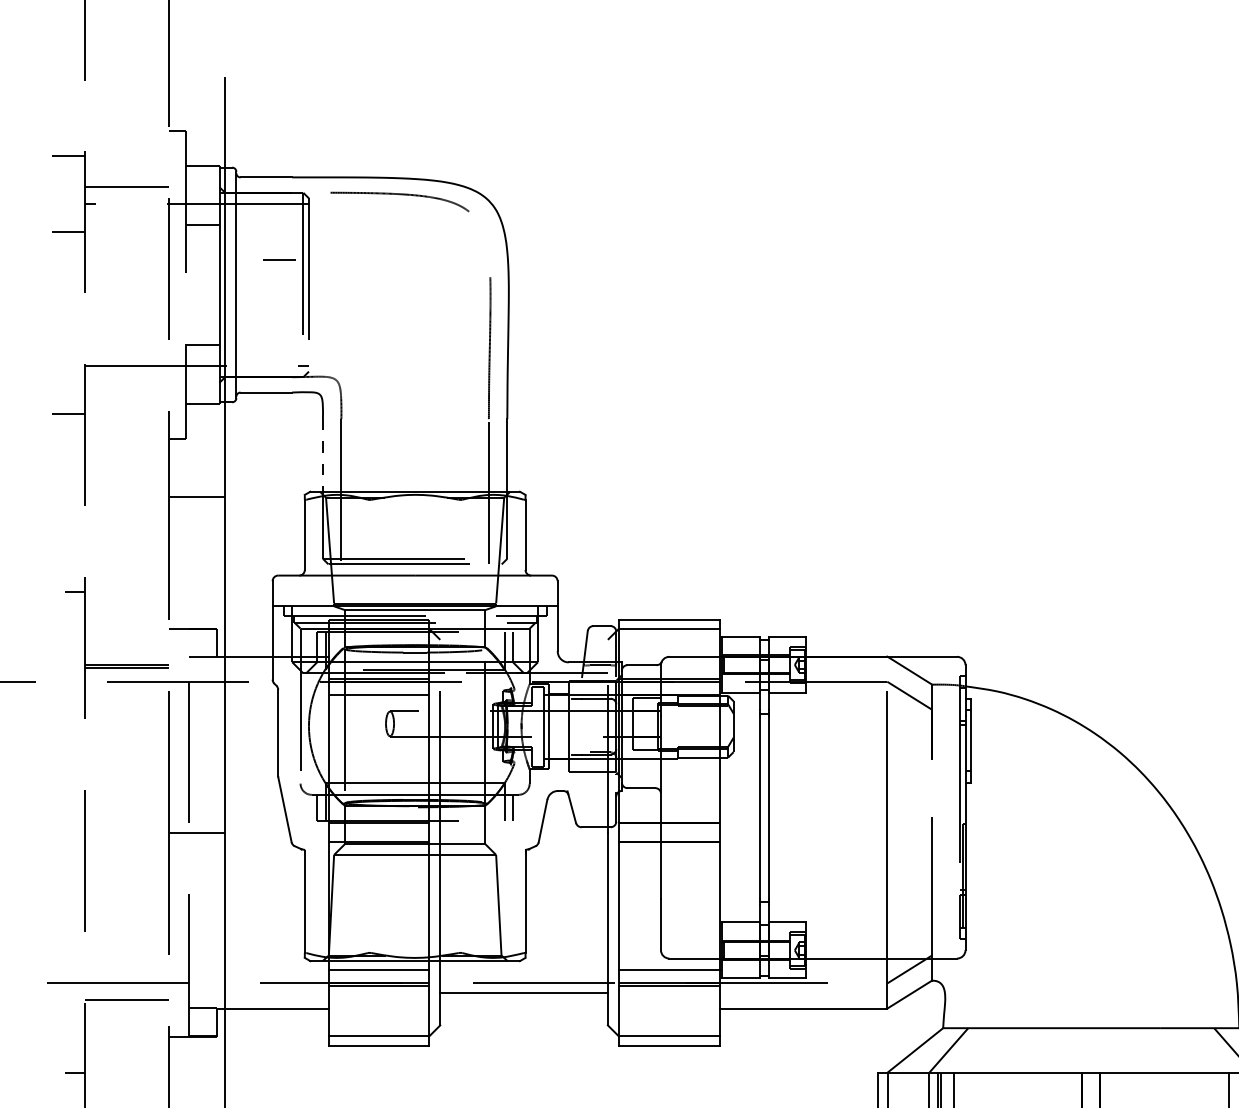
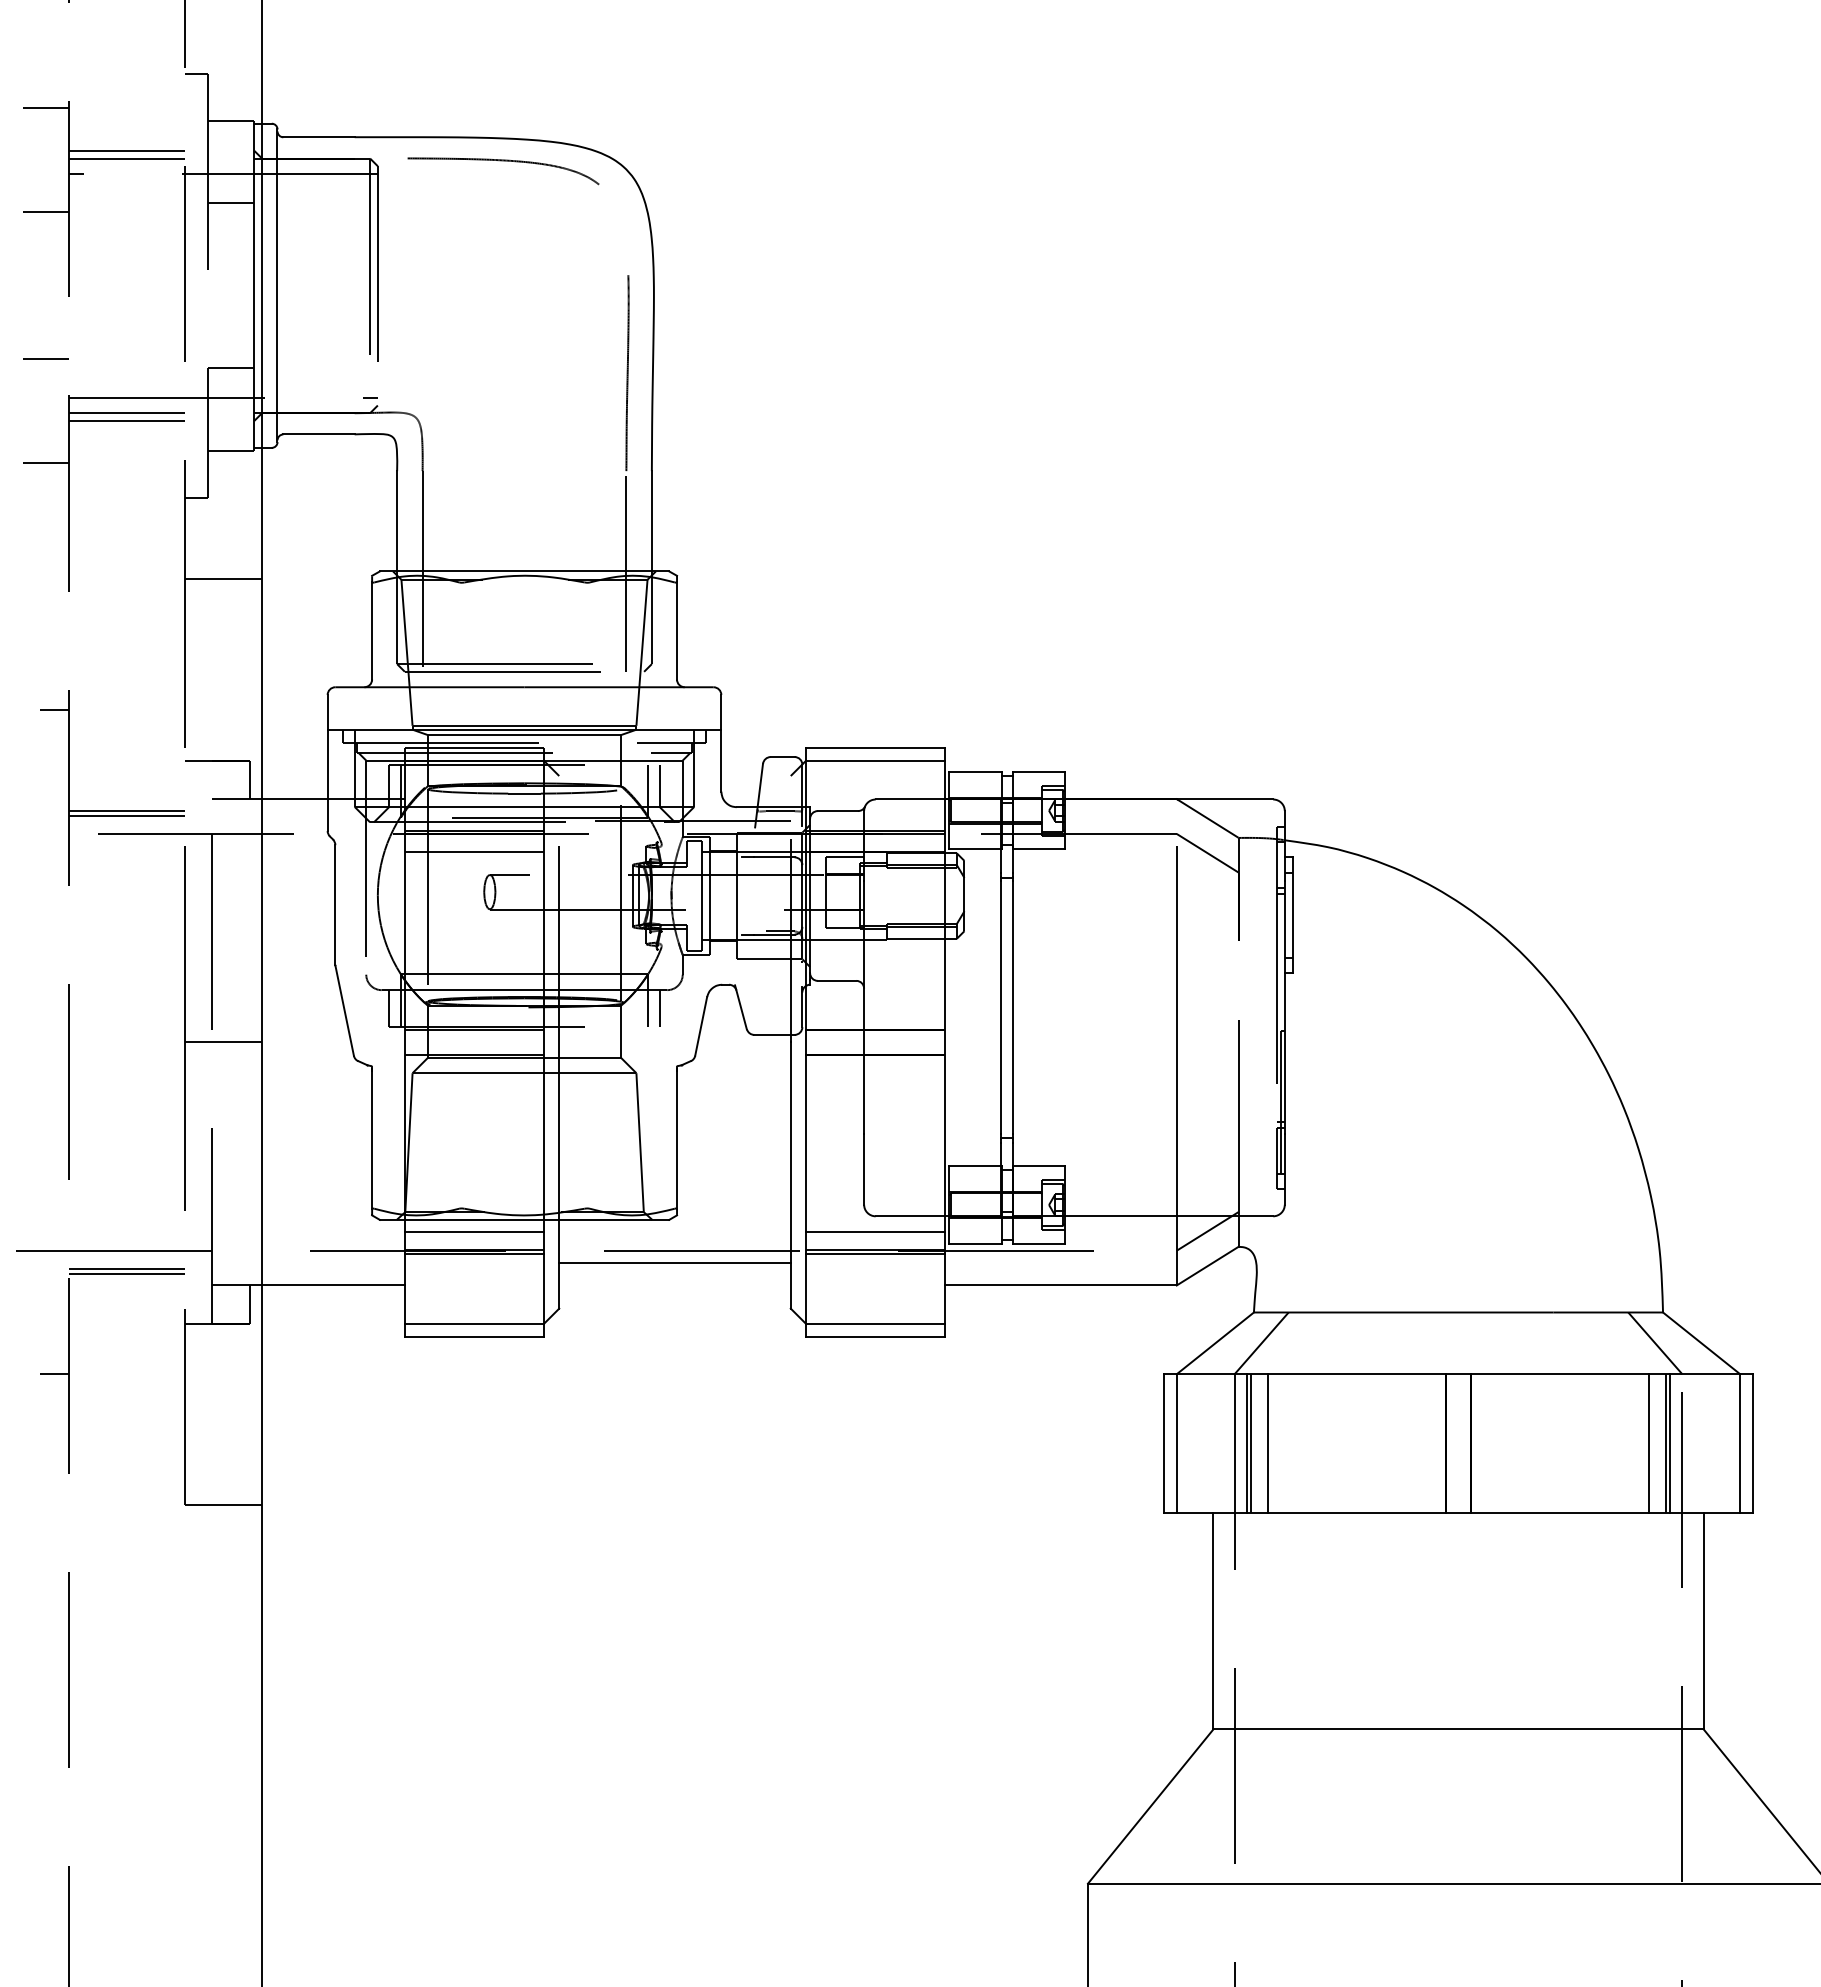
line: (127, 192) -> (126, 158), added
line: (279, 259) -> (45, 358), moved
line: (127, 377) -> (126, 413), added
line: (127, 382) -> (126, 420), added
line: (323, 455) -> (397, 521), dashed -> solid
line: (127, 996) -> (126, 1268), added

